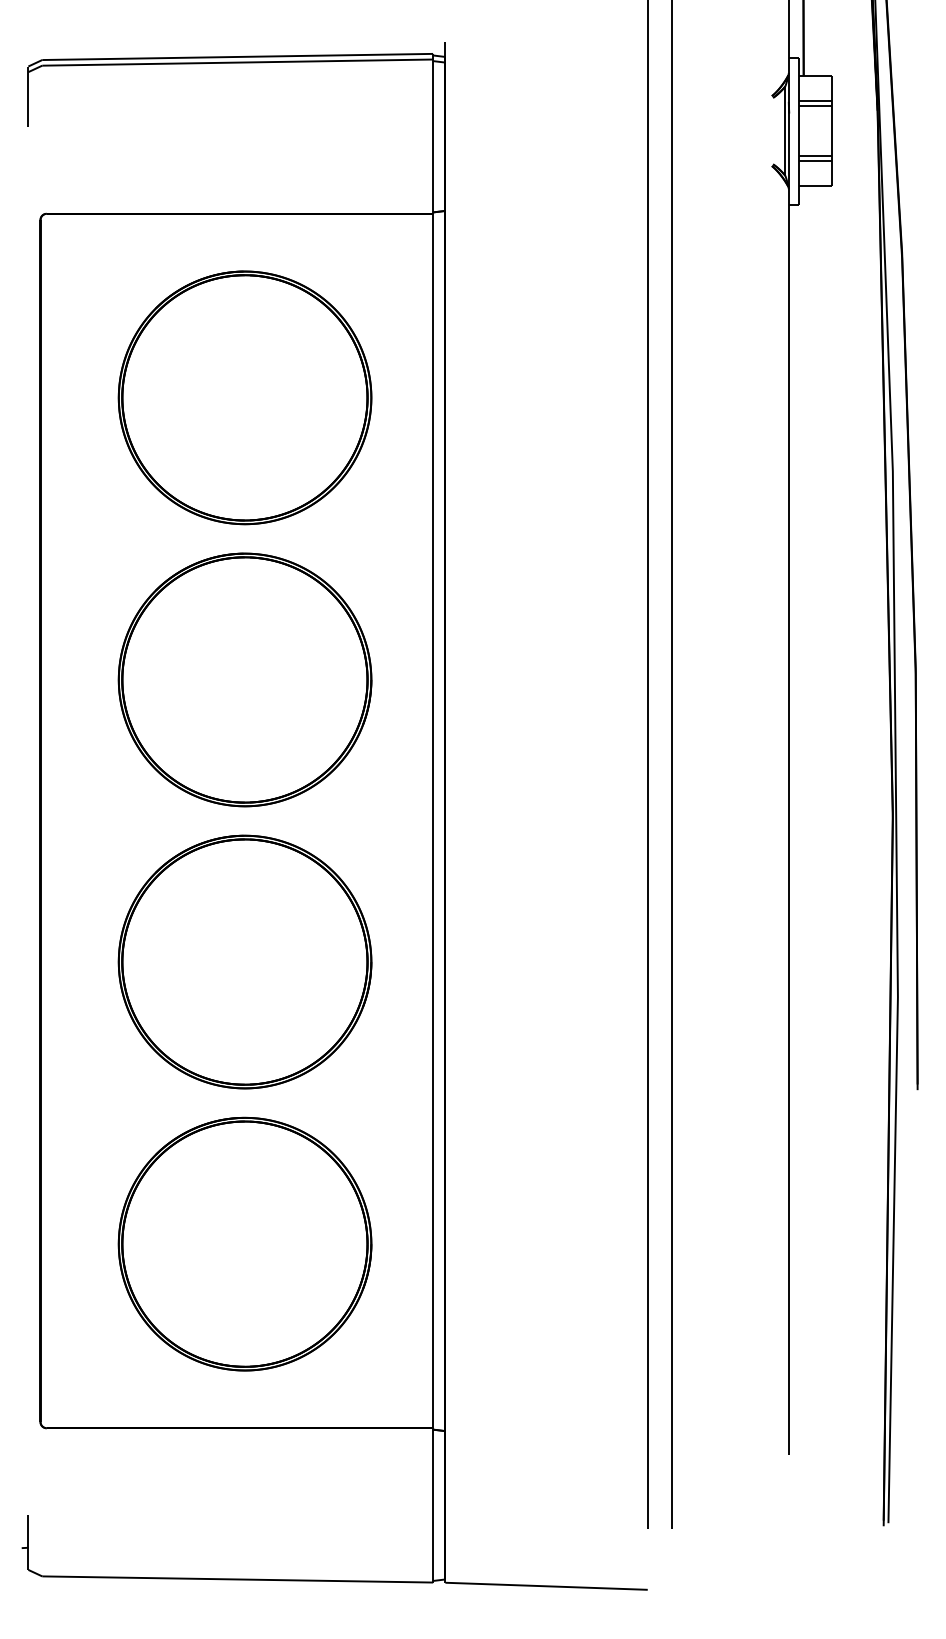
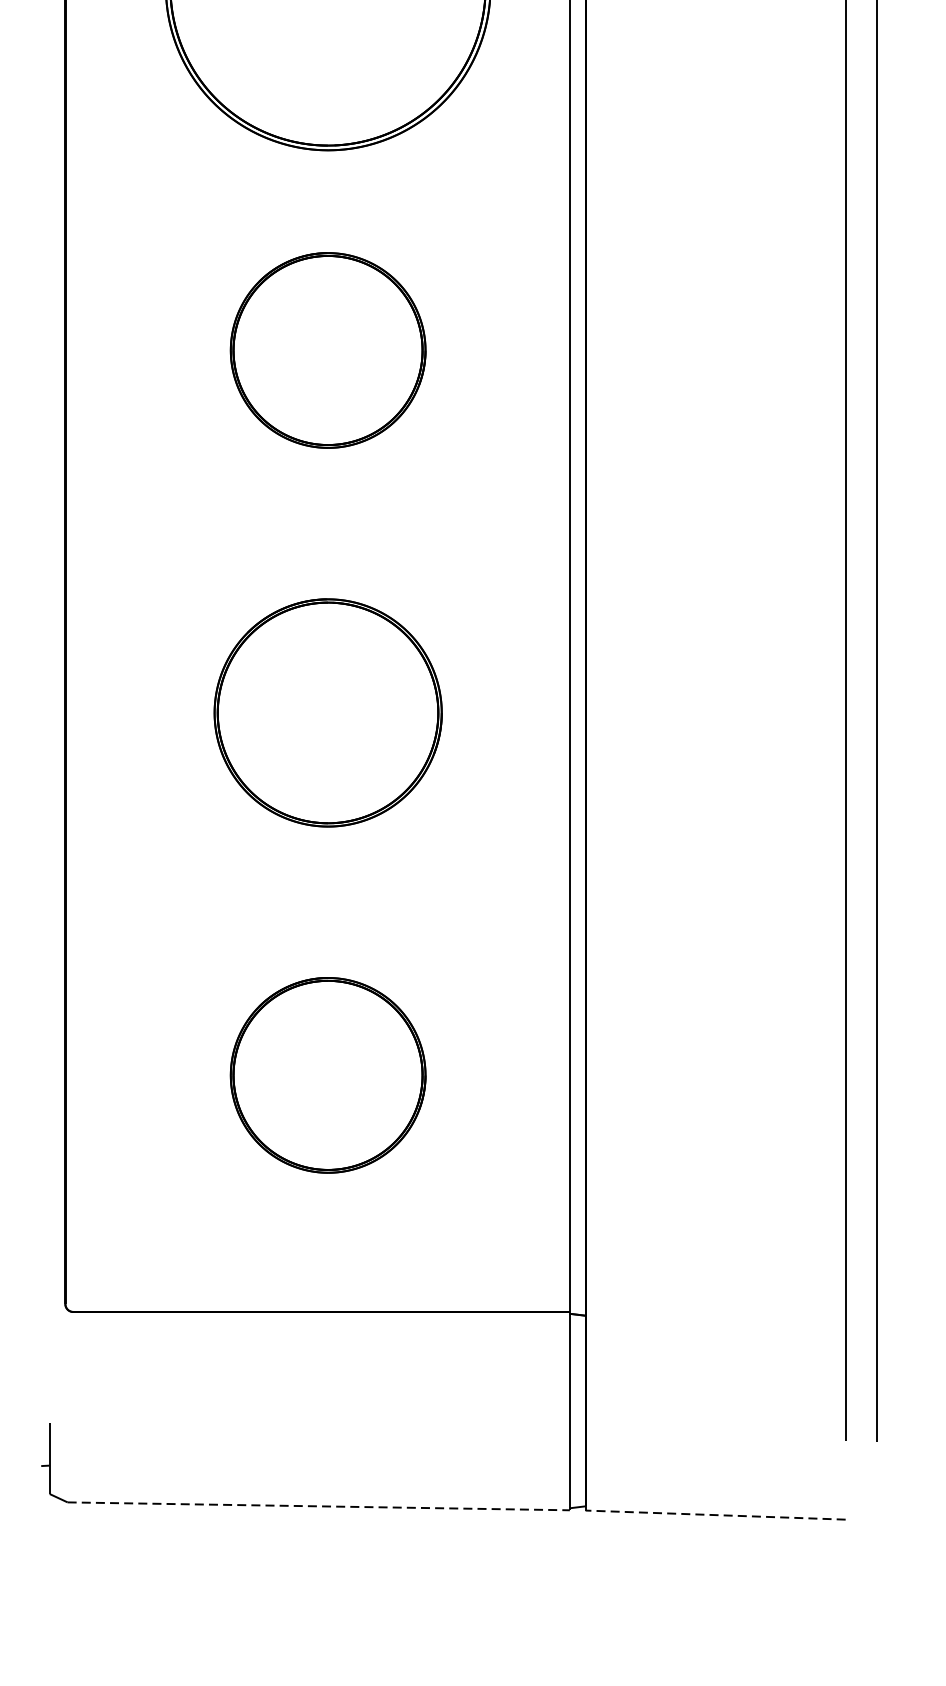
part: (244, 679) -> (327, 349), size x0.6
part: (244, 961) -> (327, 712), size x0.7
part: (244, 1243) -> (327, 1074), size x0.6
line: (238, 1579) -> (319, 1506), solid -> dashed
line: (546, 1586) -> (715, 1515), solid -> dashed

